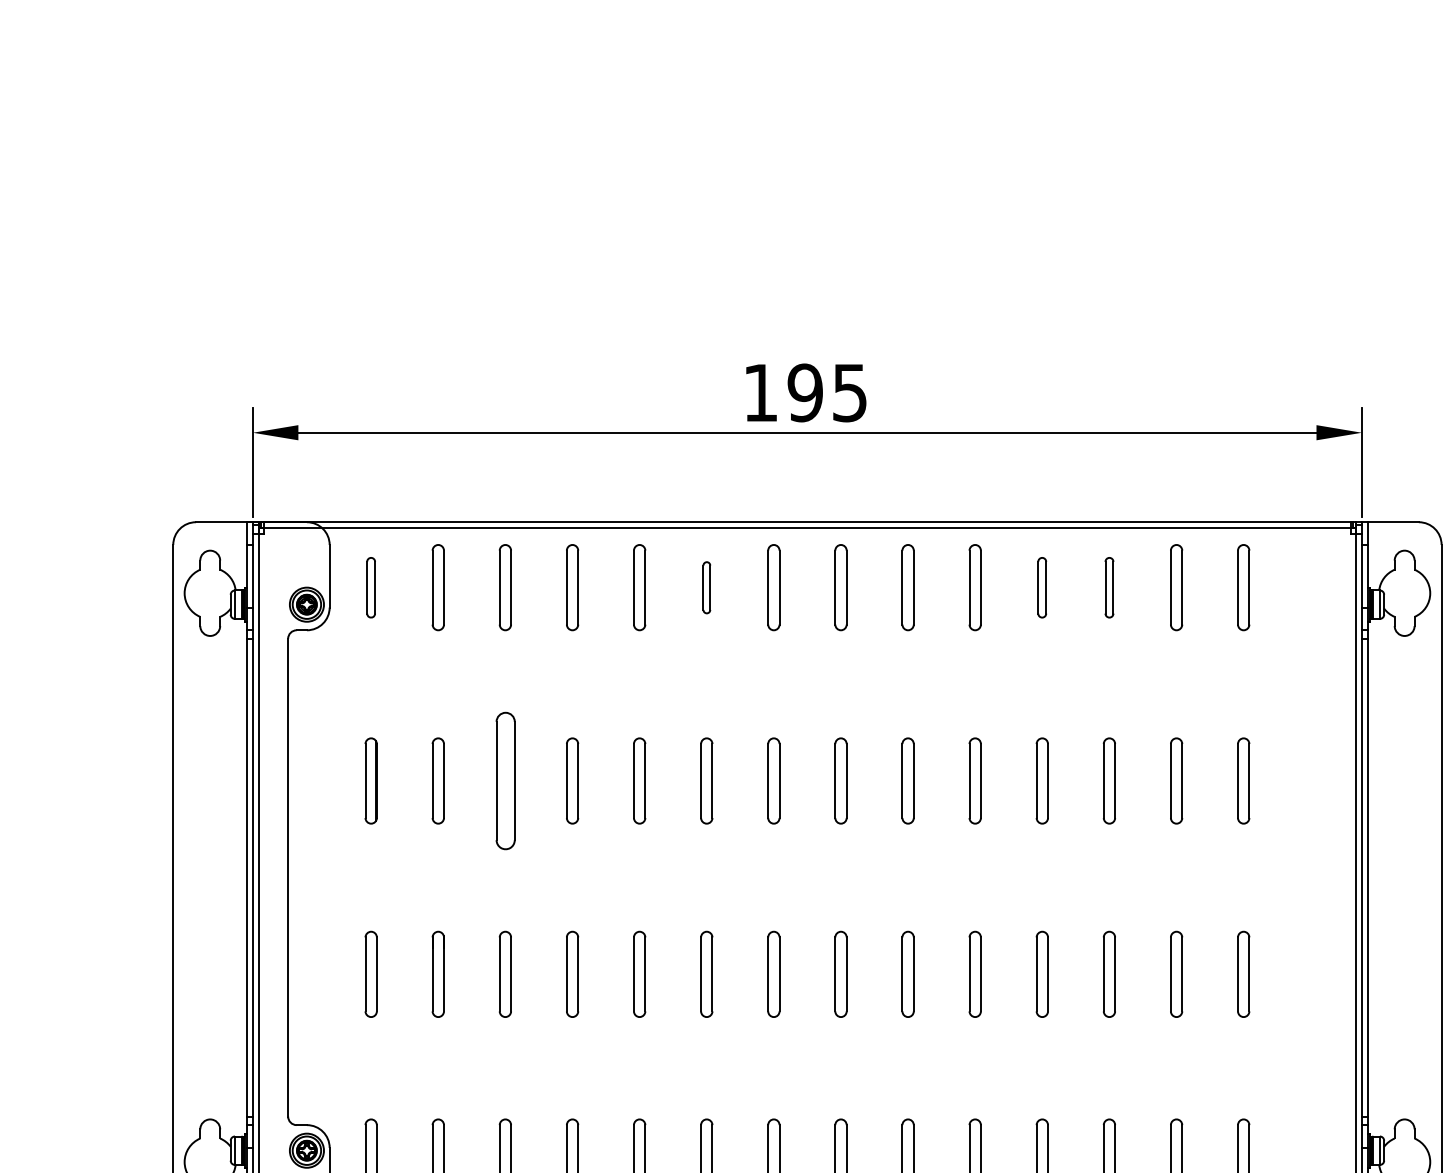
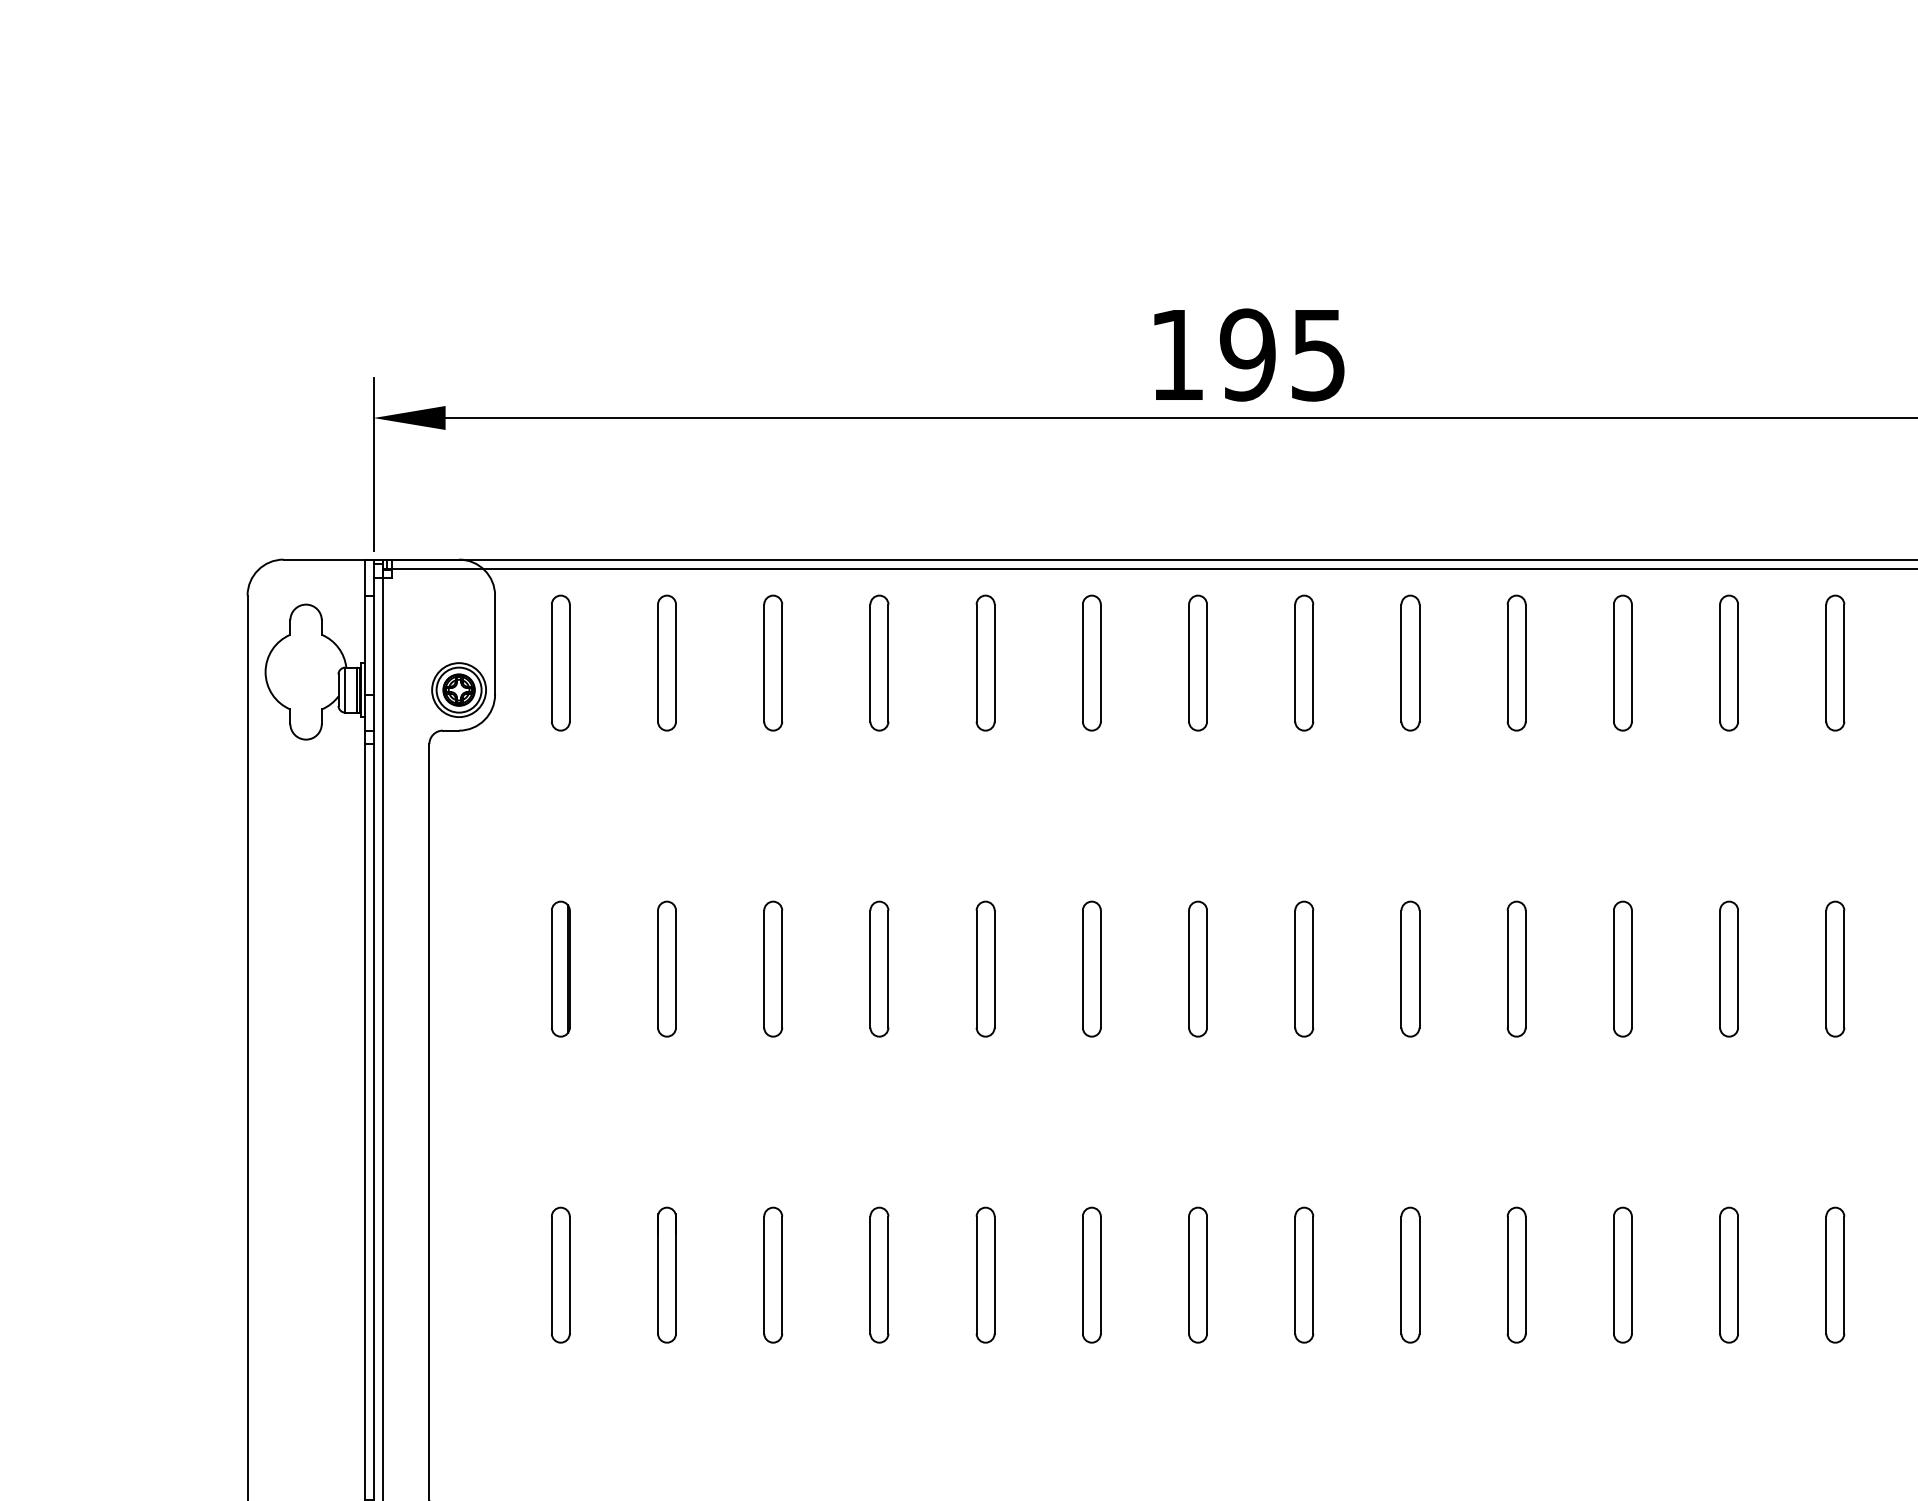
part: (370, 587) -> (559, 662), size x1.43
part: (706, 587) -> (1091, 662), size x1.67
part: (1041, 587) -> (1621, 662), size x1.43
part: (1109, 587) -> (1729, 662), size x1.43
part: (504, 780) -> (771, 968), size x0.62

